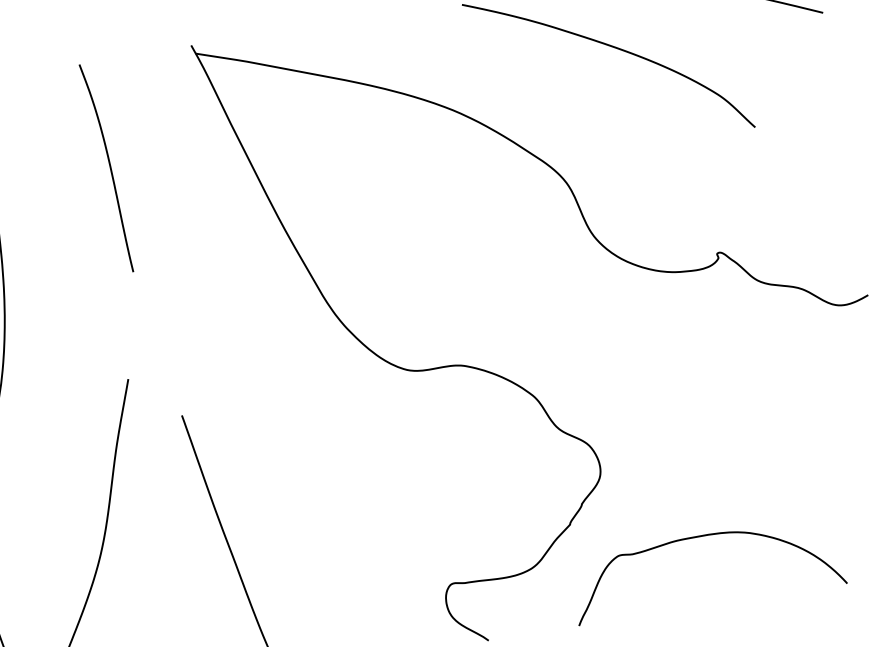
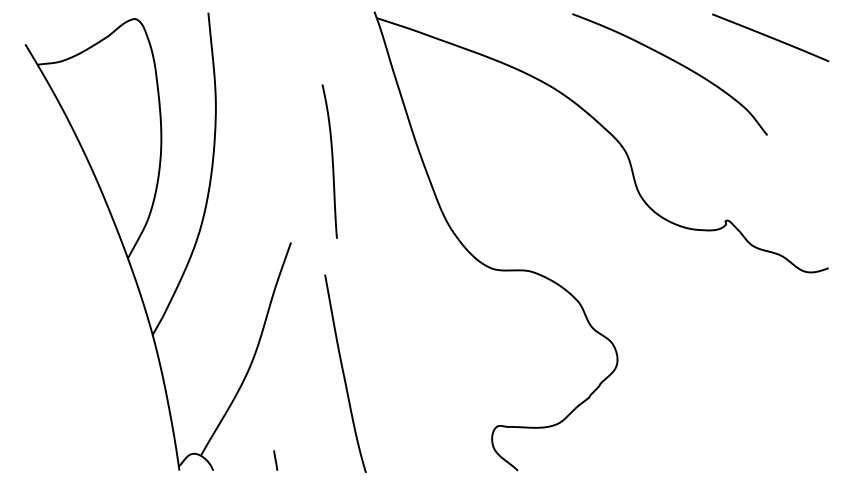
curve: (108, 167) -> (331, 161), moved
curve: (701, 537) -> (681, 421), removed

